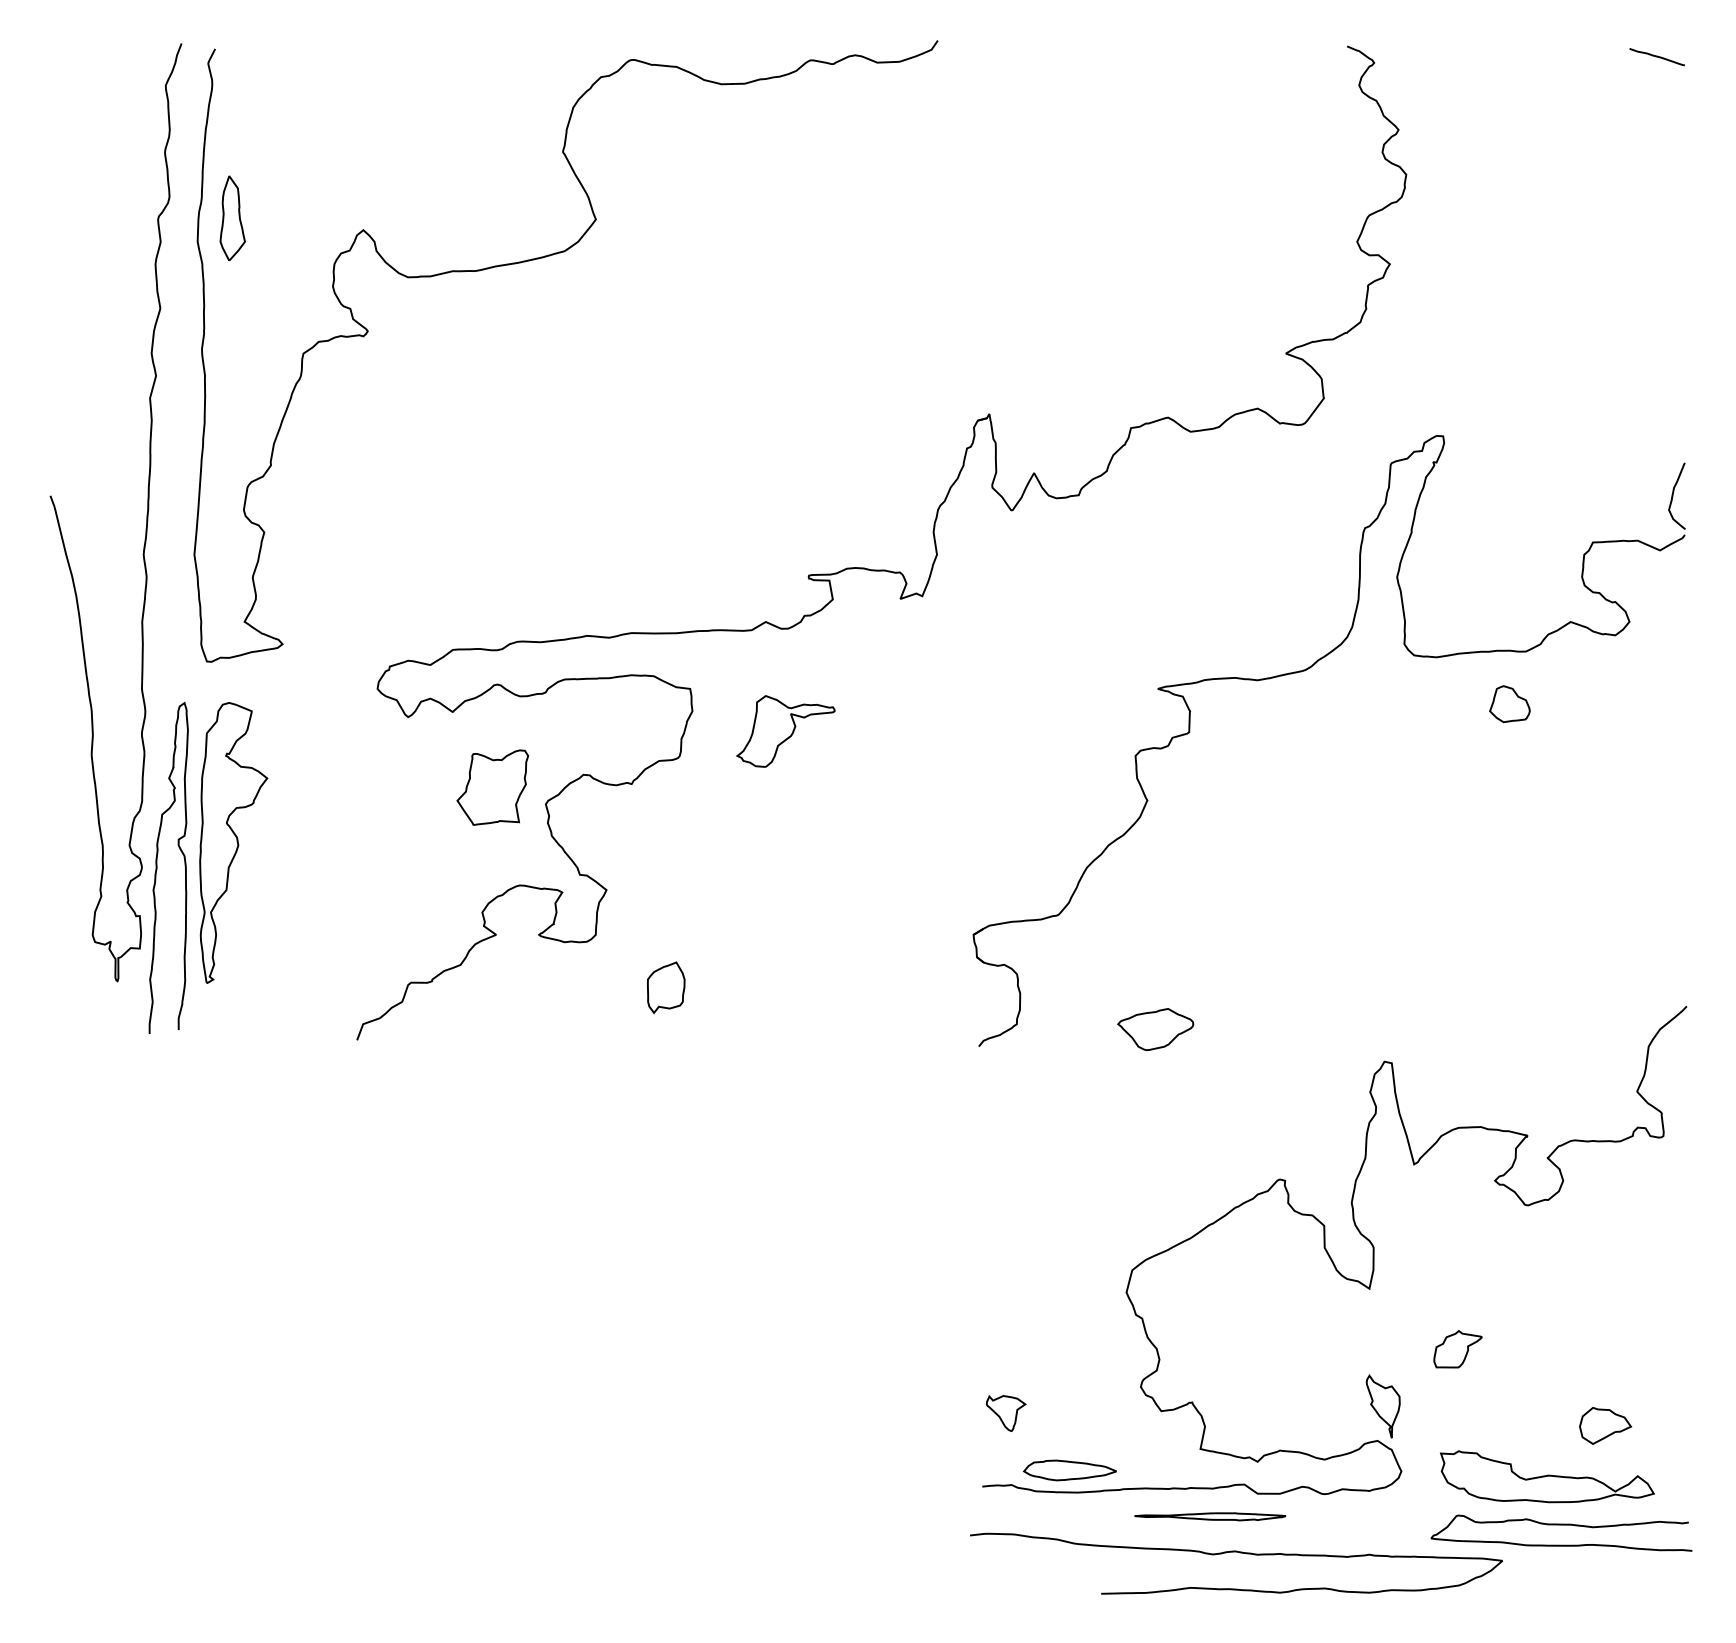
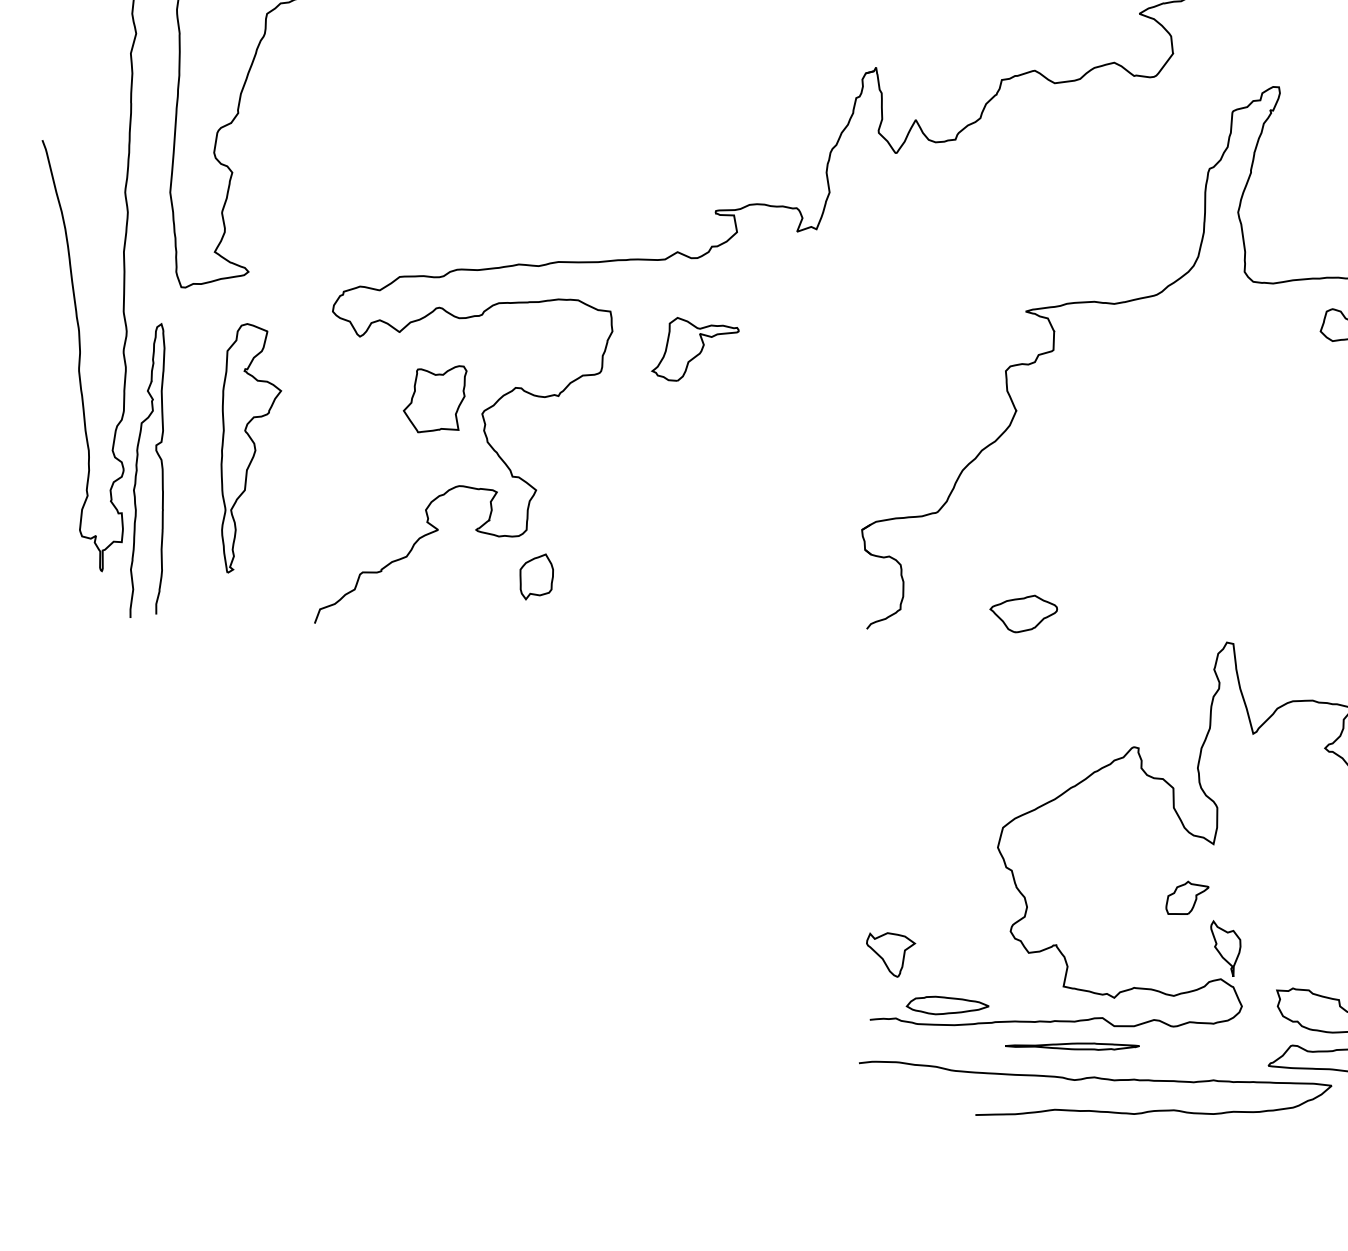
part: (233, 842) -> (251, 447), moved
part: (666, 987) -> (537, 576), moved
part: (1457, 1349) -> (1186, 898), moved
part: (1005, 1413) -> (890, 954), size x1.4

